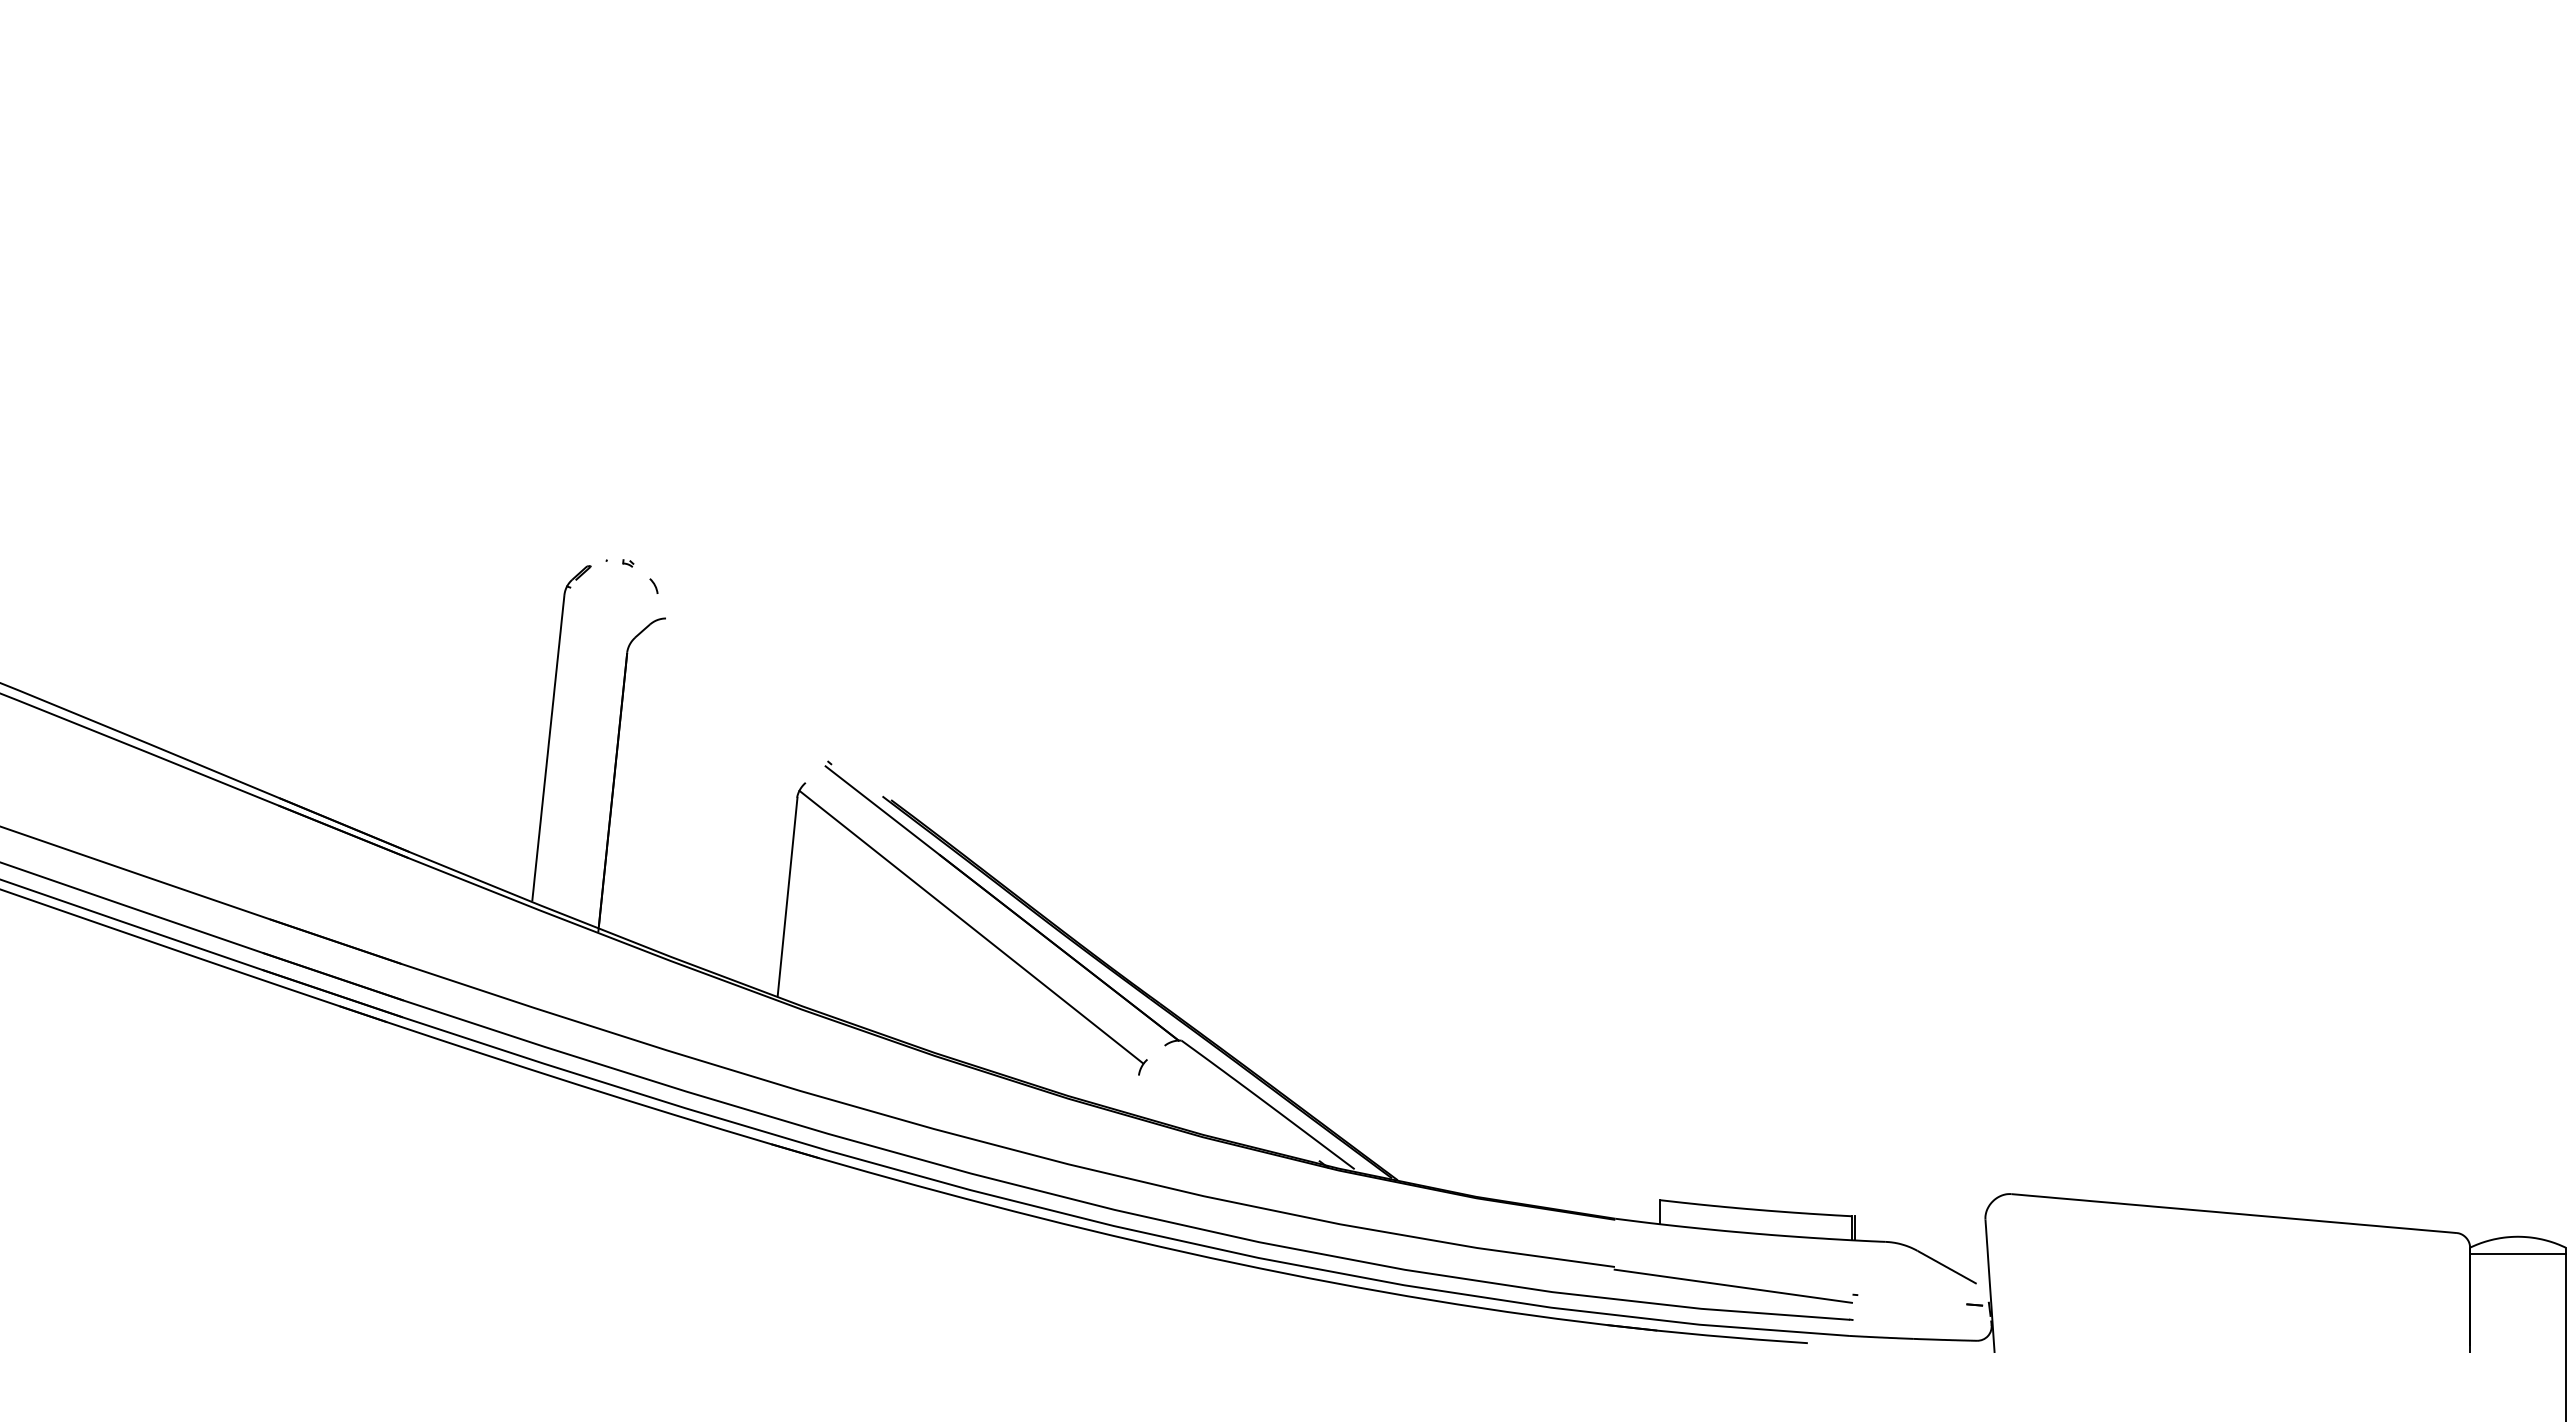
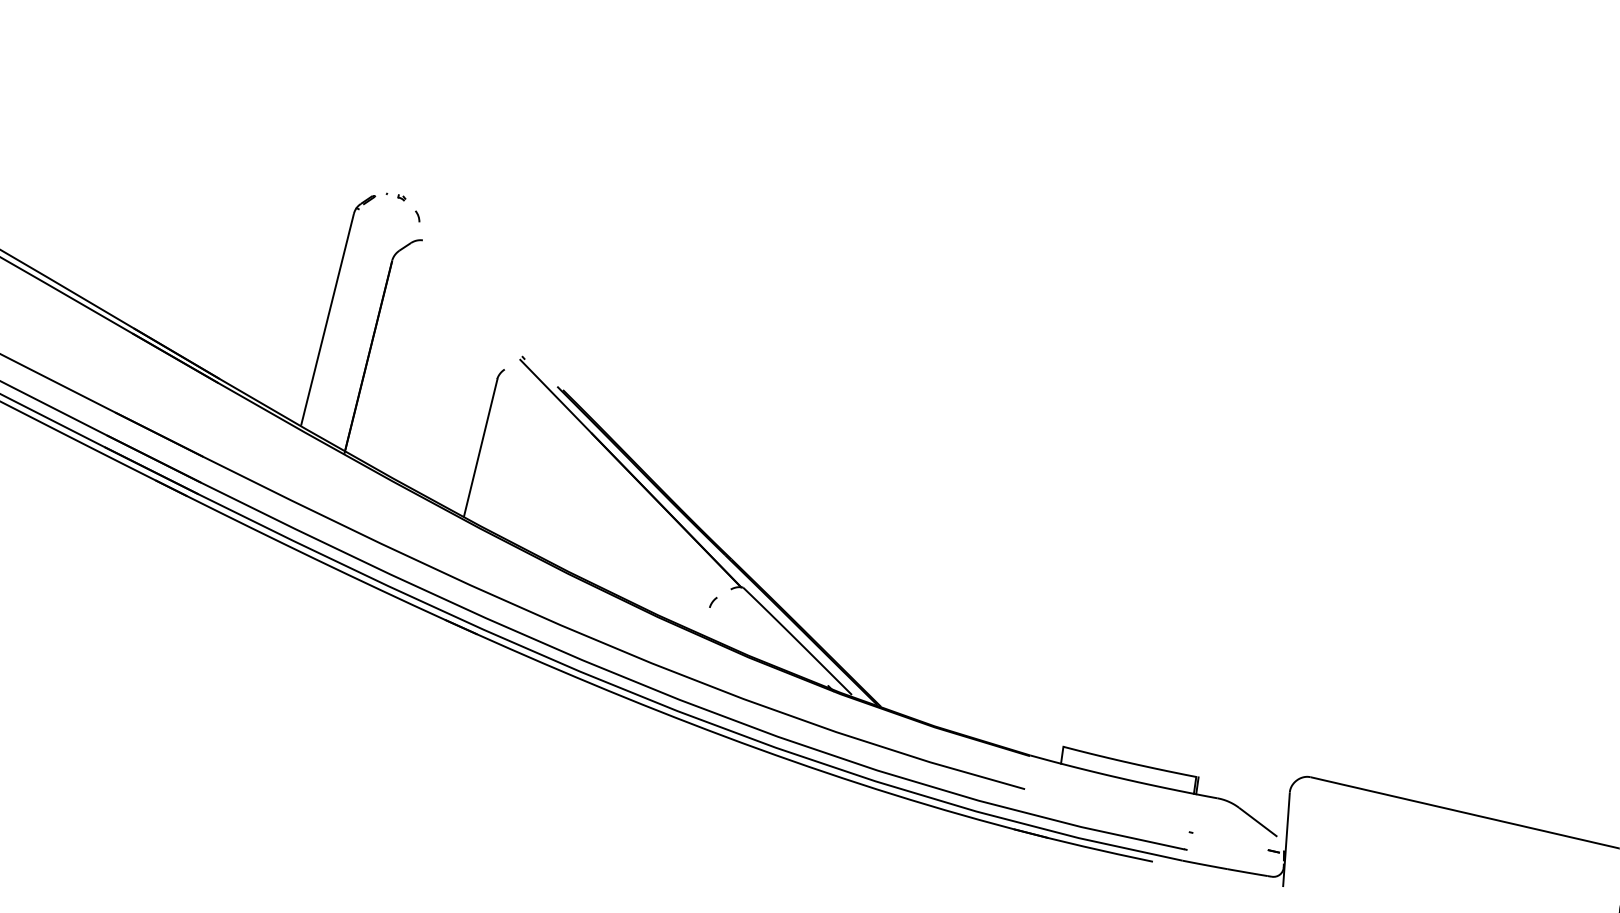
line: (971, 926) -> (606, 486), removed
line: (1732, 1285) -> (1105, 813), removed

